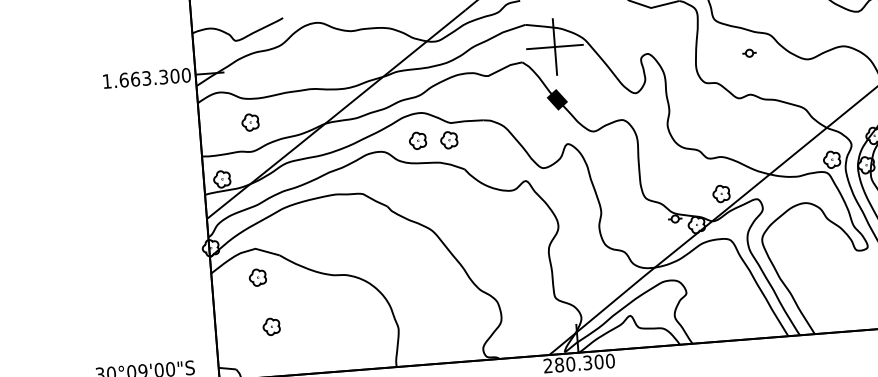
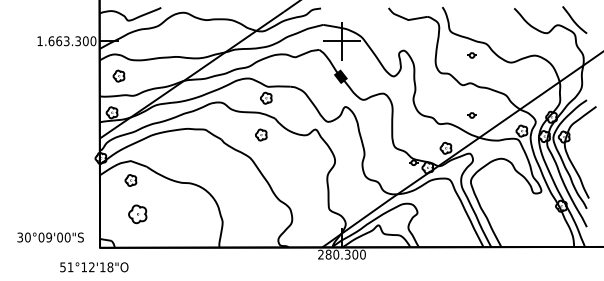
part: (249, 121) -> (118, 75), moved
part: (418, 139) -> (261, 134), moved
part: (755, 142) -> (471, 115), added
part: (271, 325) -> (137, 213), size x1.6

